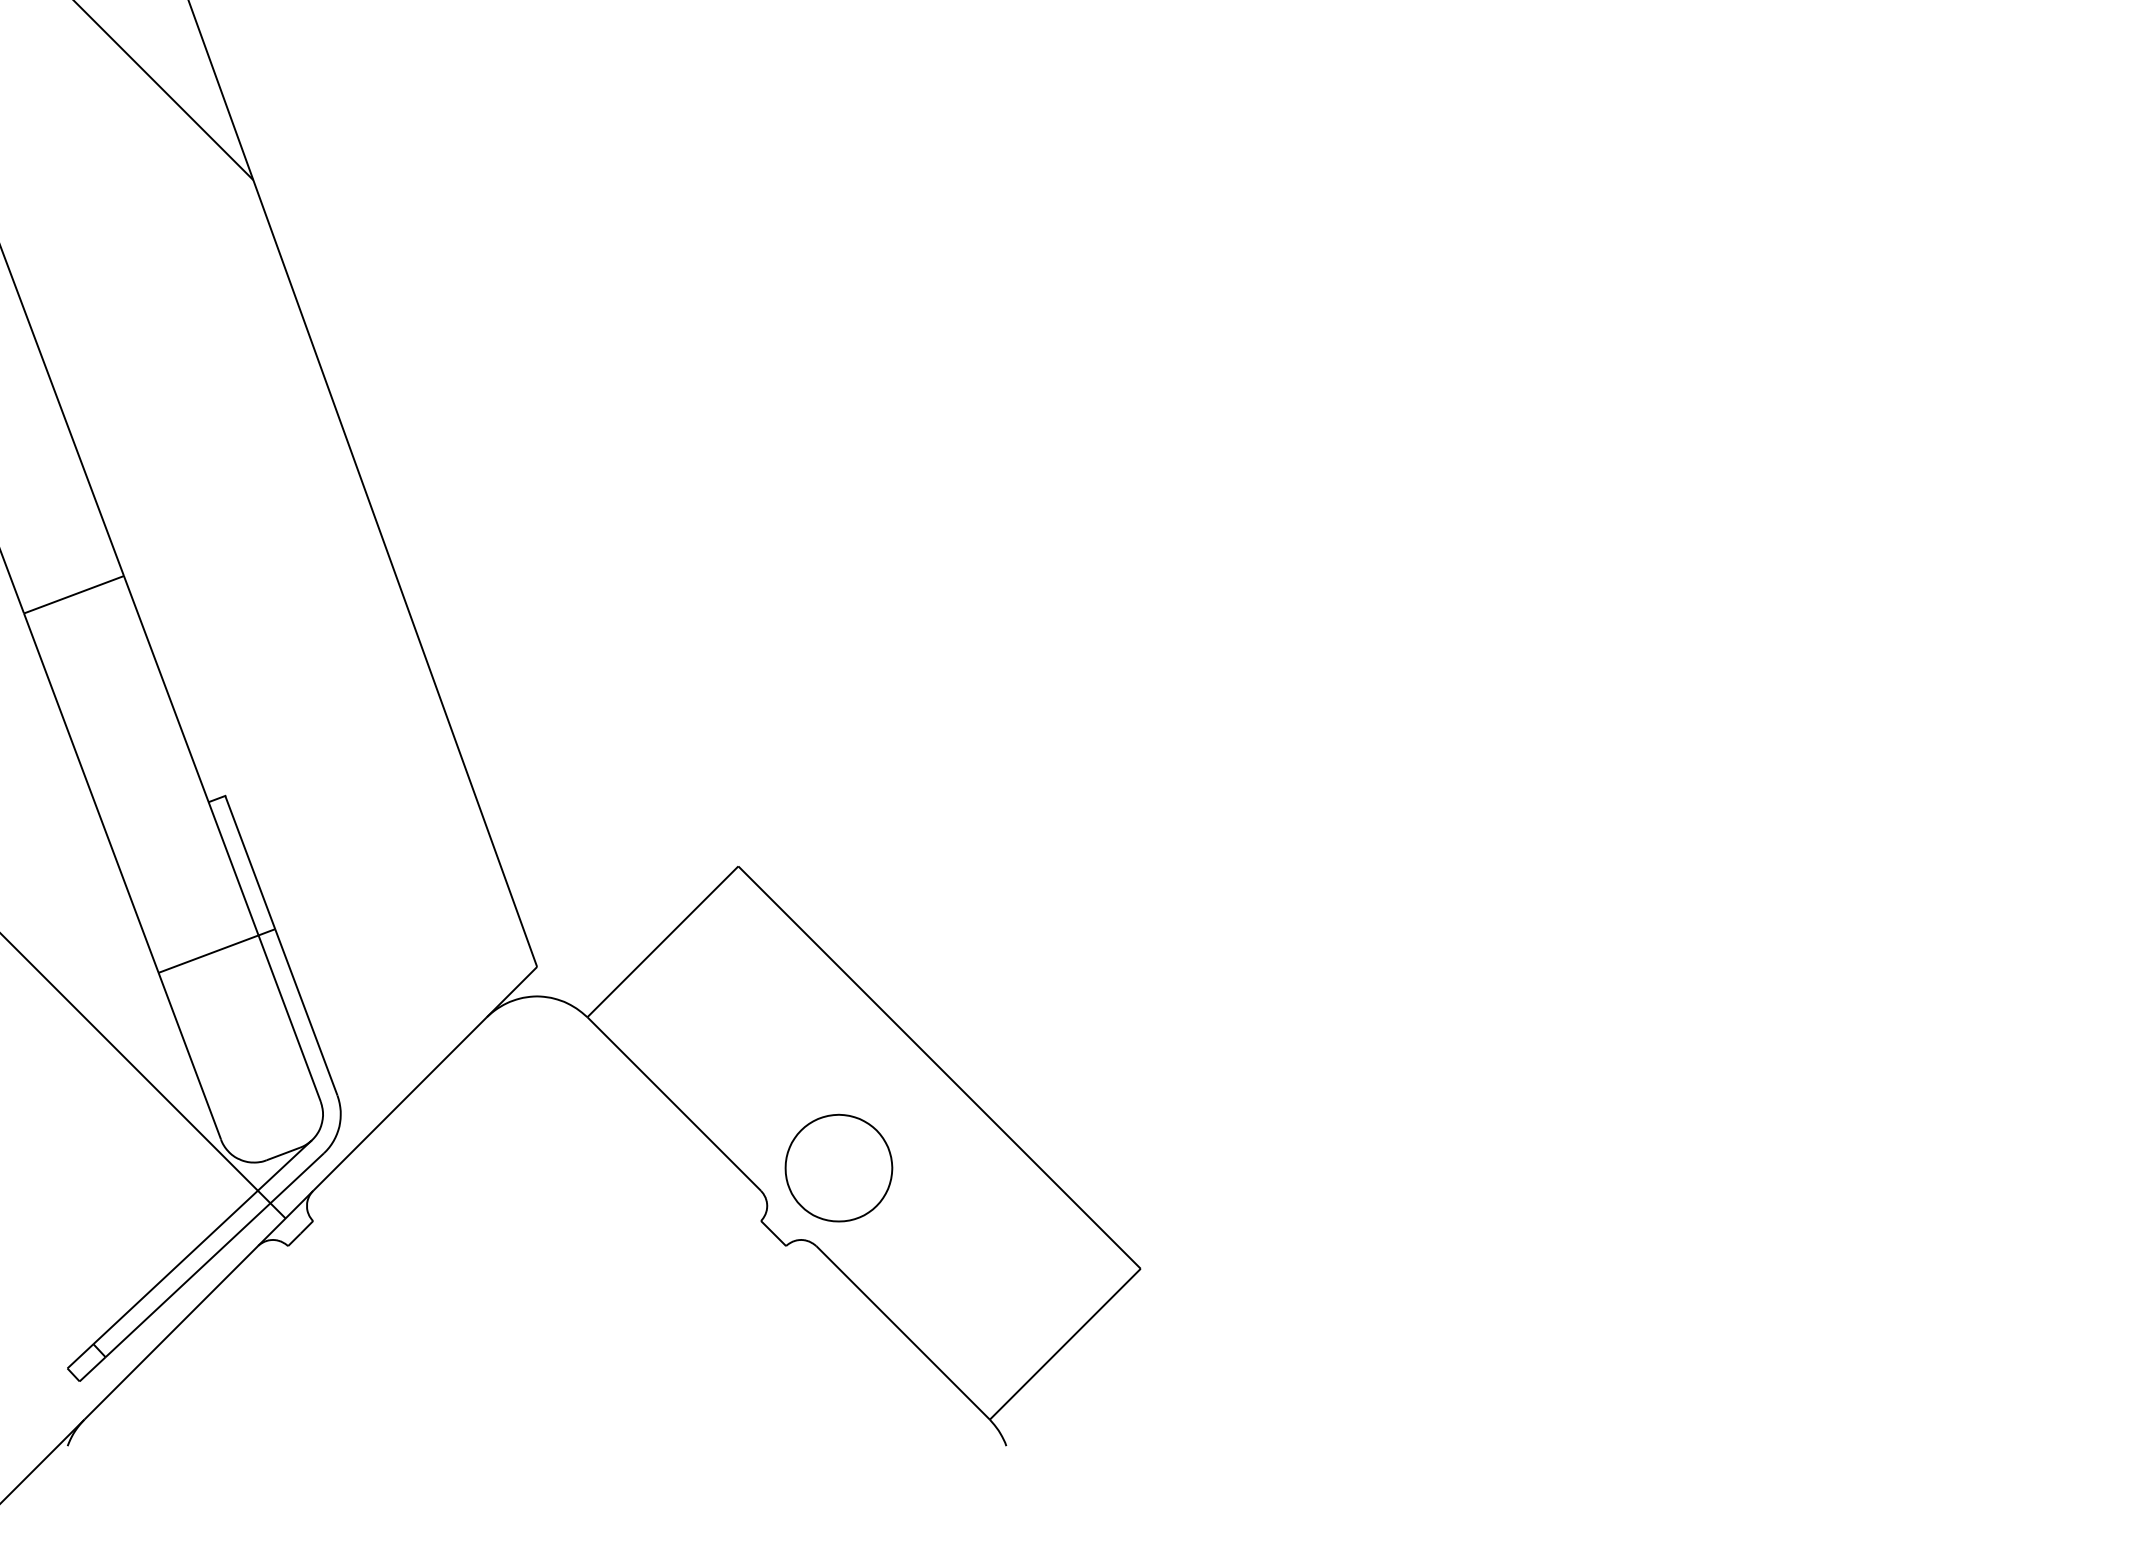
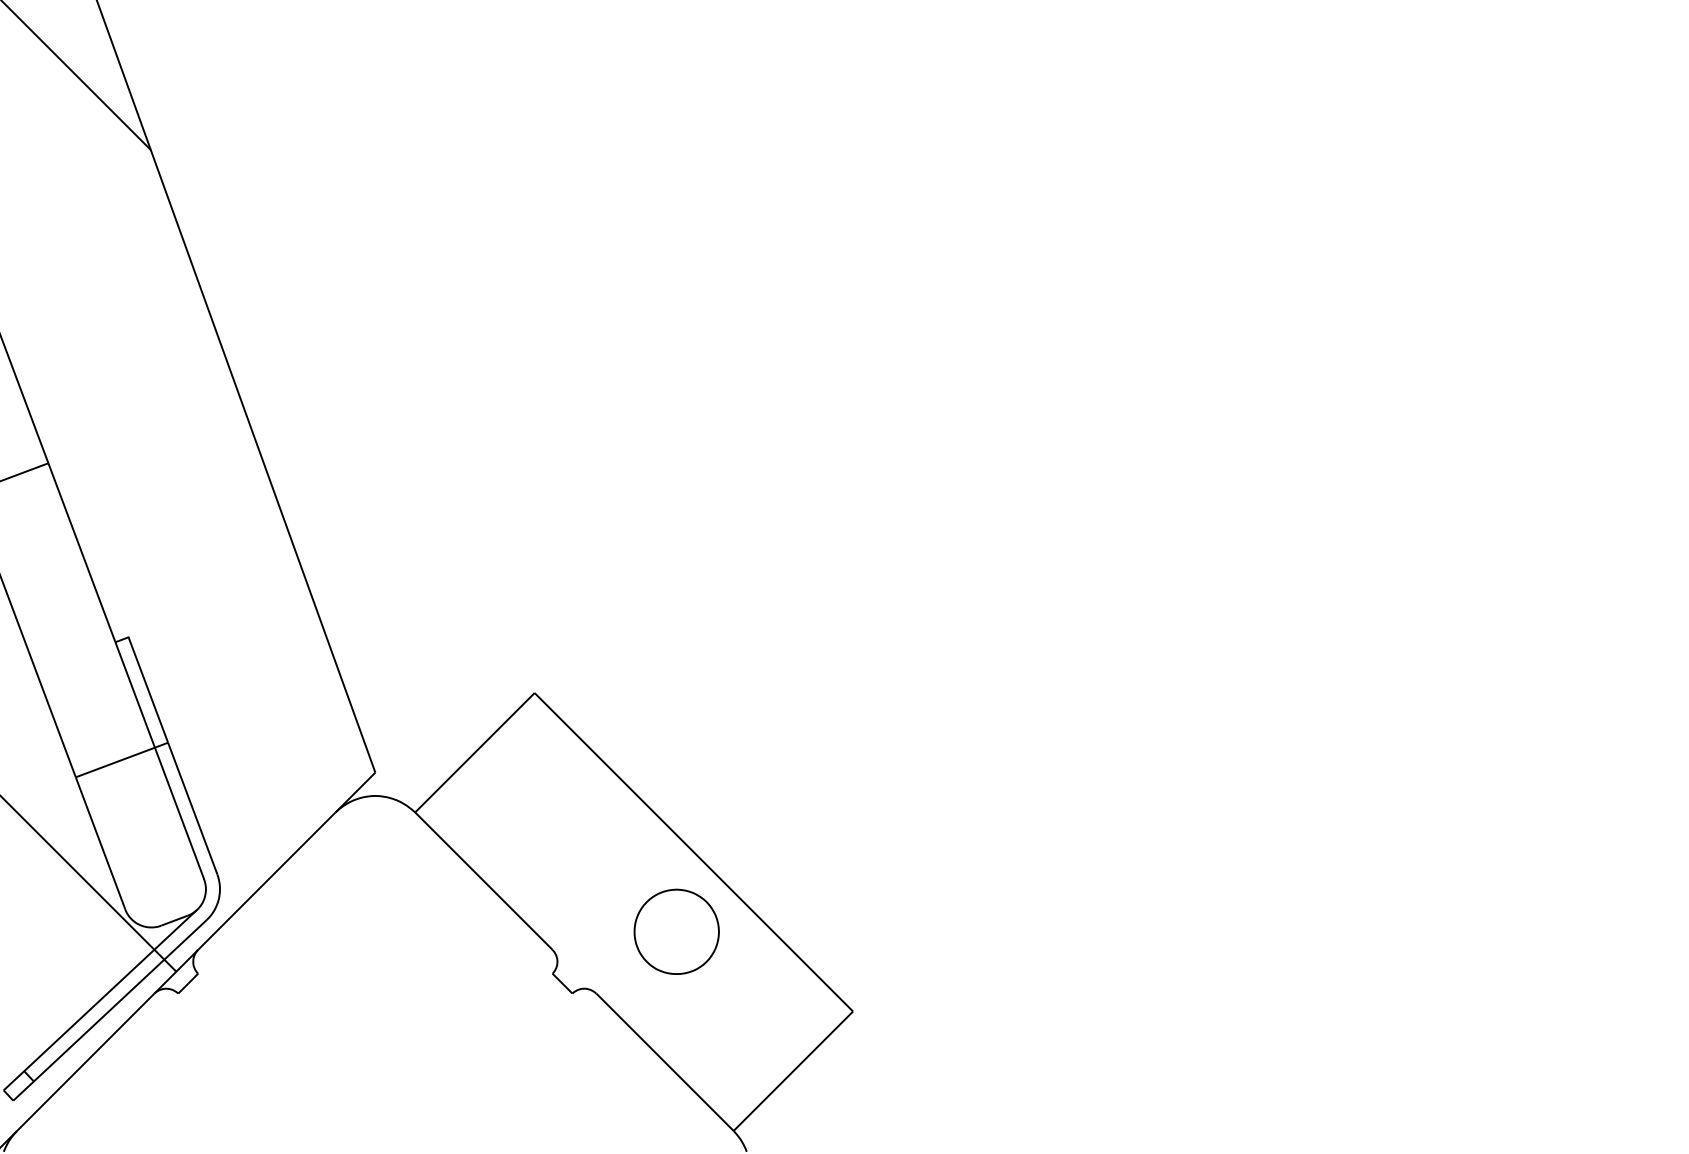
part: (838, 1167) -> (676, 931), moved

